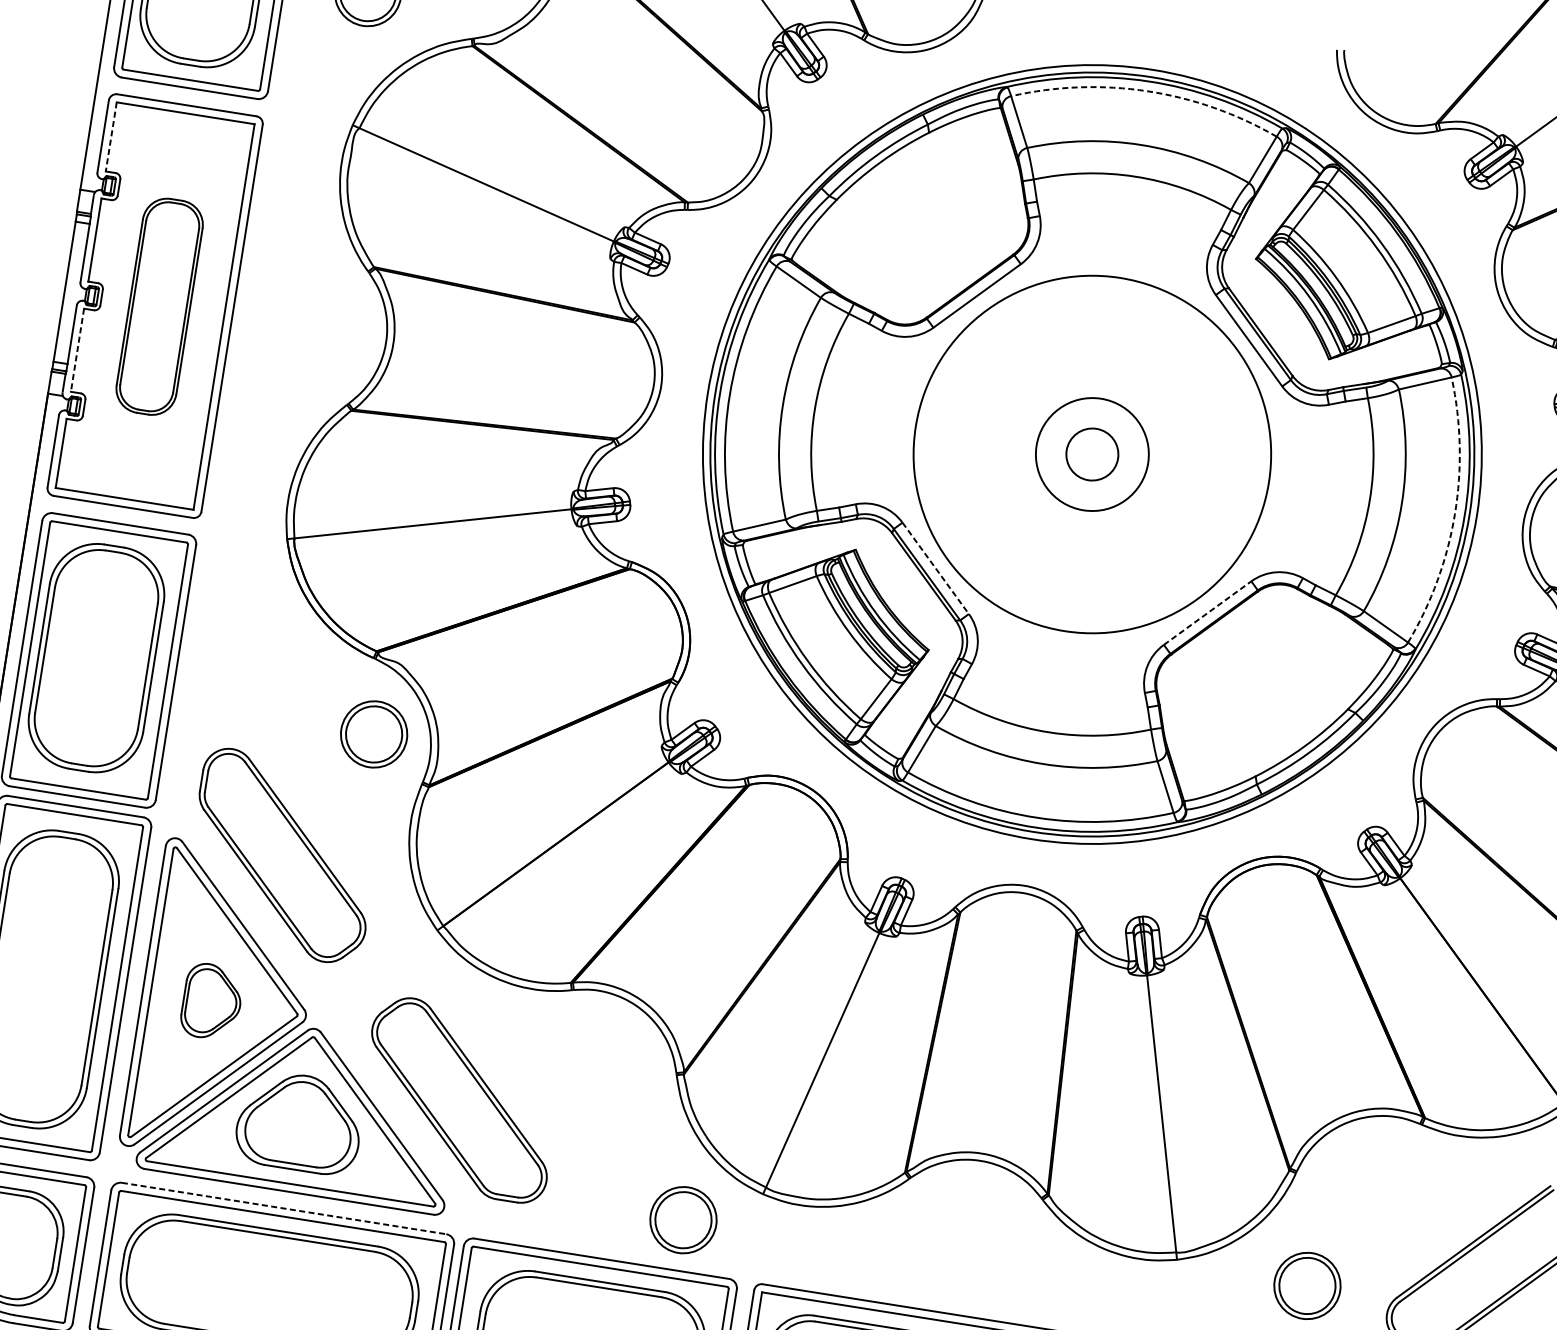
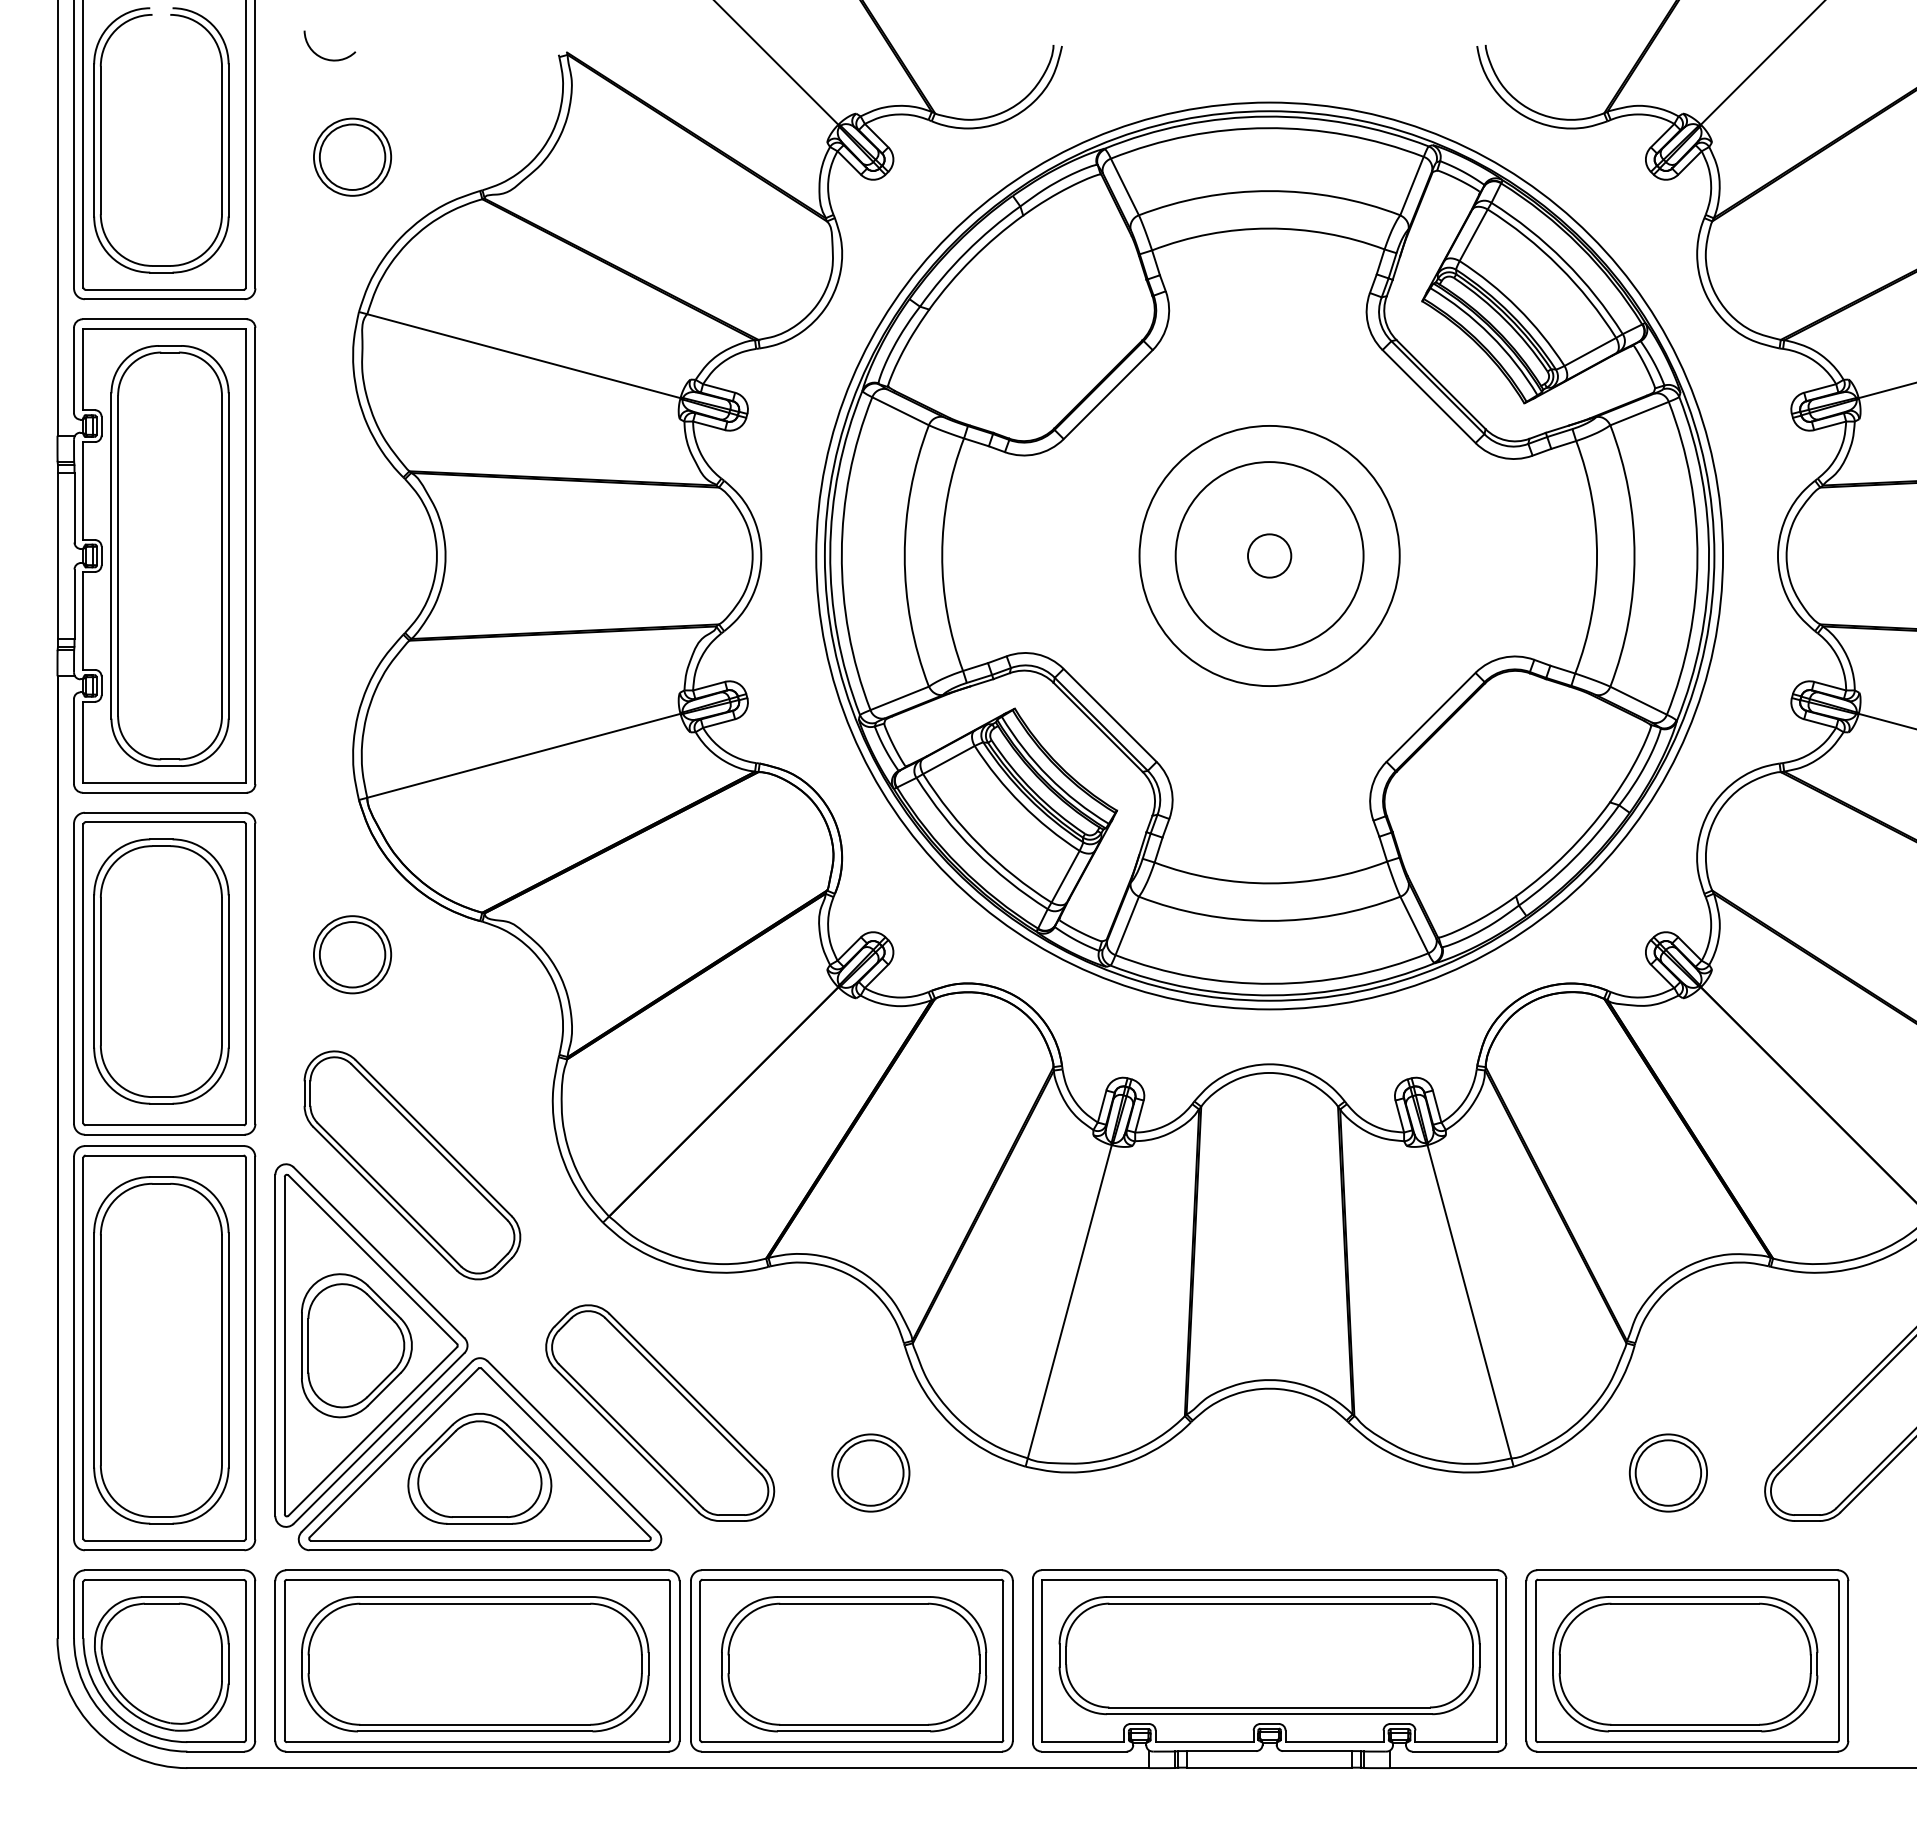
arc: (1148, 91) -> (1267, 128), dashed -> solid
line: (111, 136) -> (83, 369), dashed -> solid
part: (159, 306) -> (169, 555), size x1.67
line: (77, 349) -> (83, 620), dashed -> solid
circle: (1092, 454) -> (1269, 555), size x0.62
circle: (1092, 454) -> (1269, 555), size x0.71
circle: (1092, 454) -> (1269, 555), size x1.43
arc: (1454, 514) -> (1697, 558), dashed -> solid
line: (935, 568) -> (1110, 715), dashed -> solid
line: (1207, 613) -> (1431, 717), dashed -> solid
part: (374, 734) -> (352, 954), moved
part: (211, 1001) -> (356, 1345), size x1.67
line: (284, 1208) -> (477, 1570), dashed -> solid
part: (683, 1219) -> (870, 1472), moved

